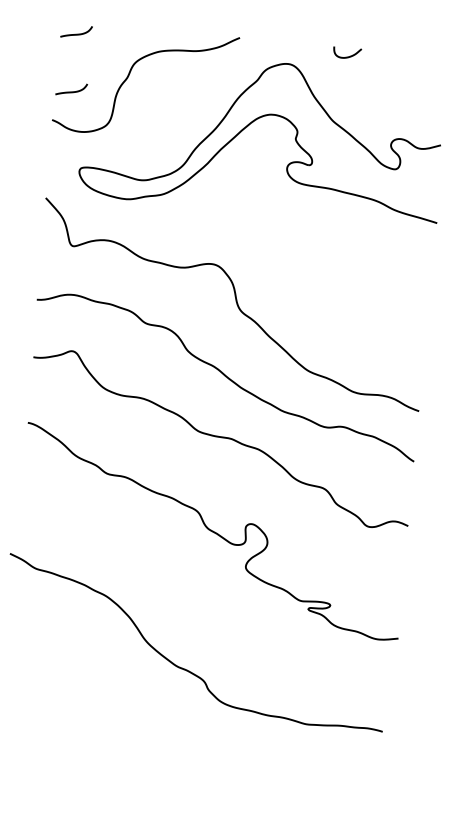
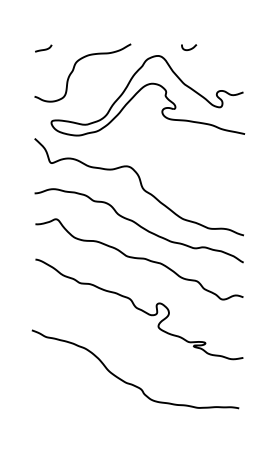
curve: (71, 91) -> (43, 80), removed

